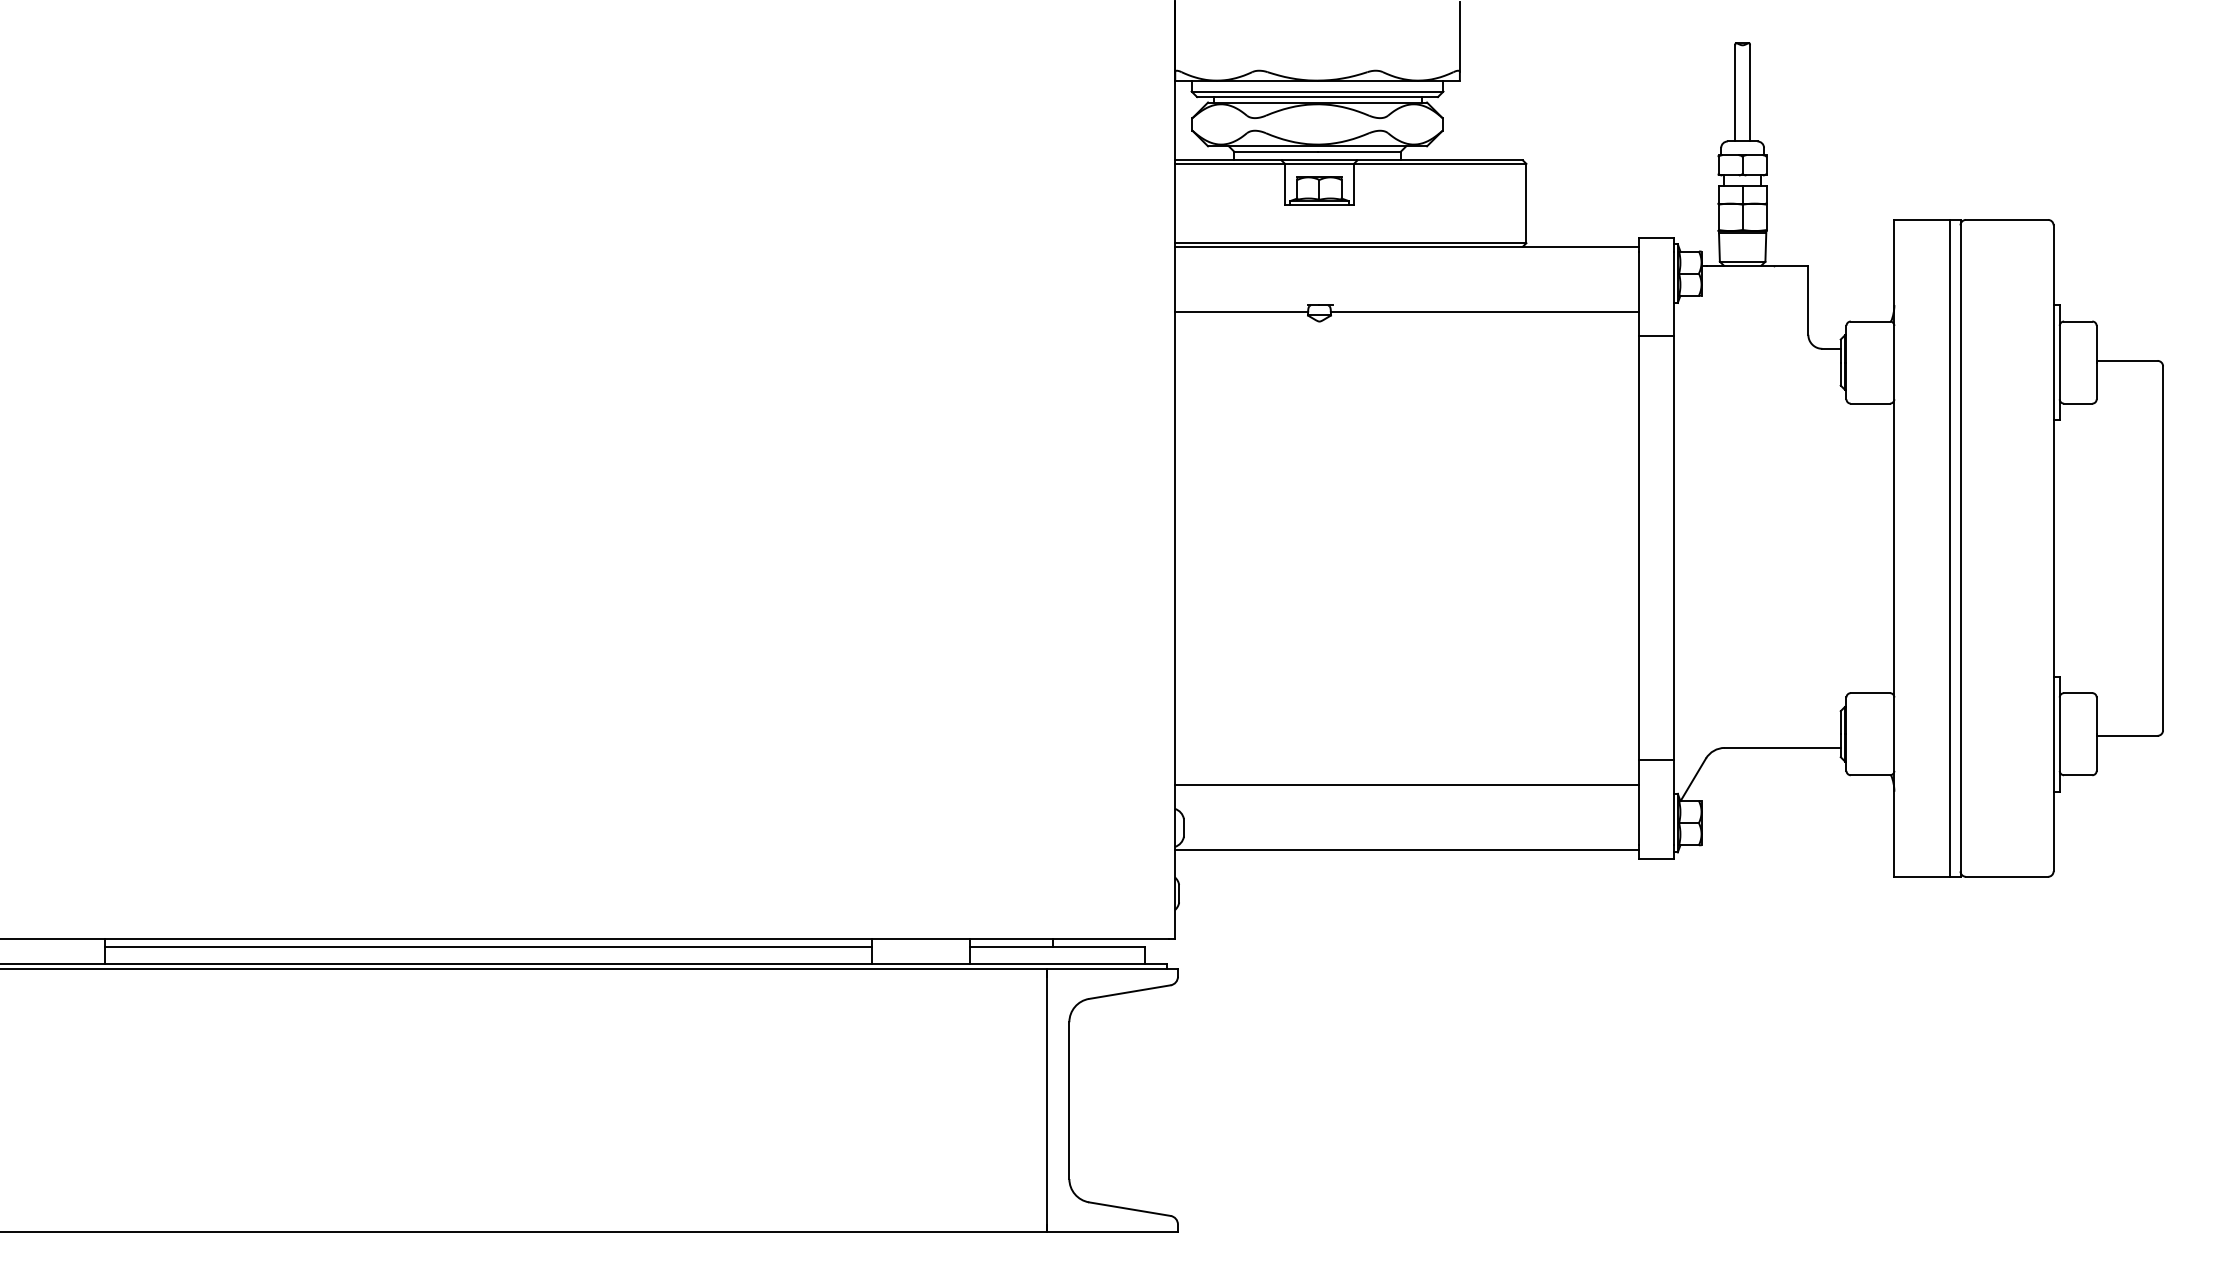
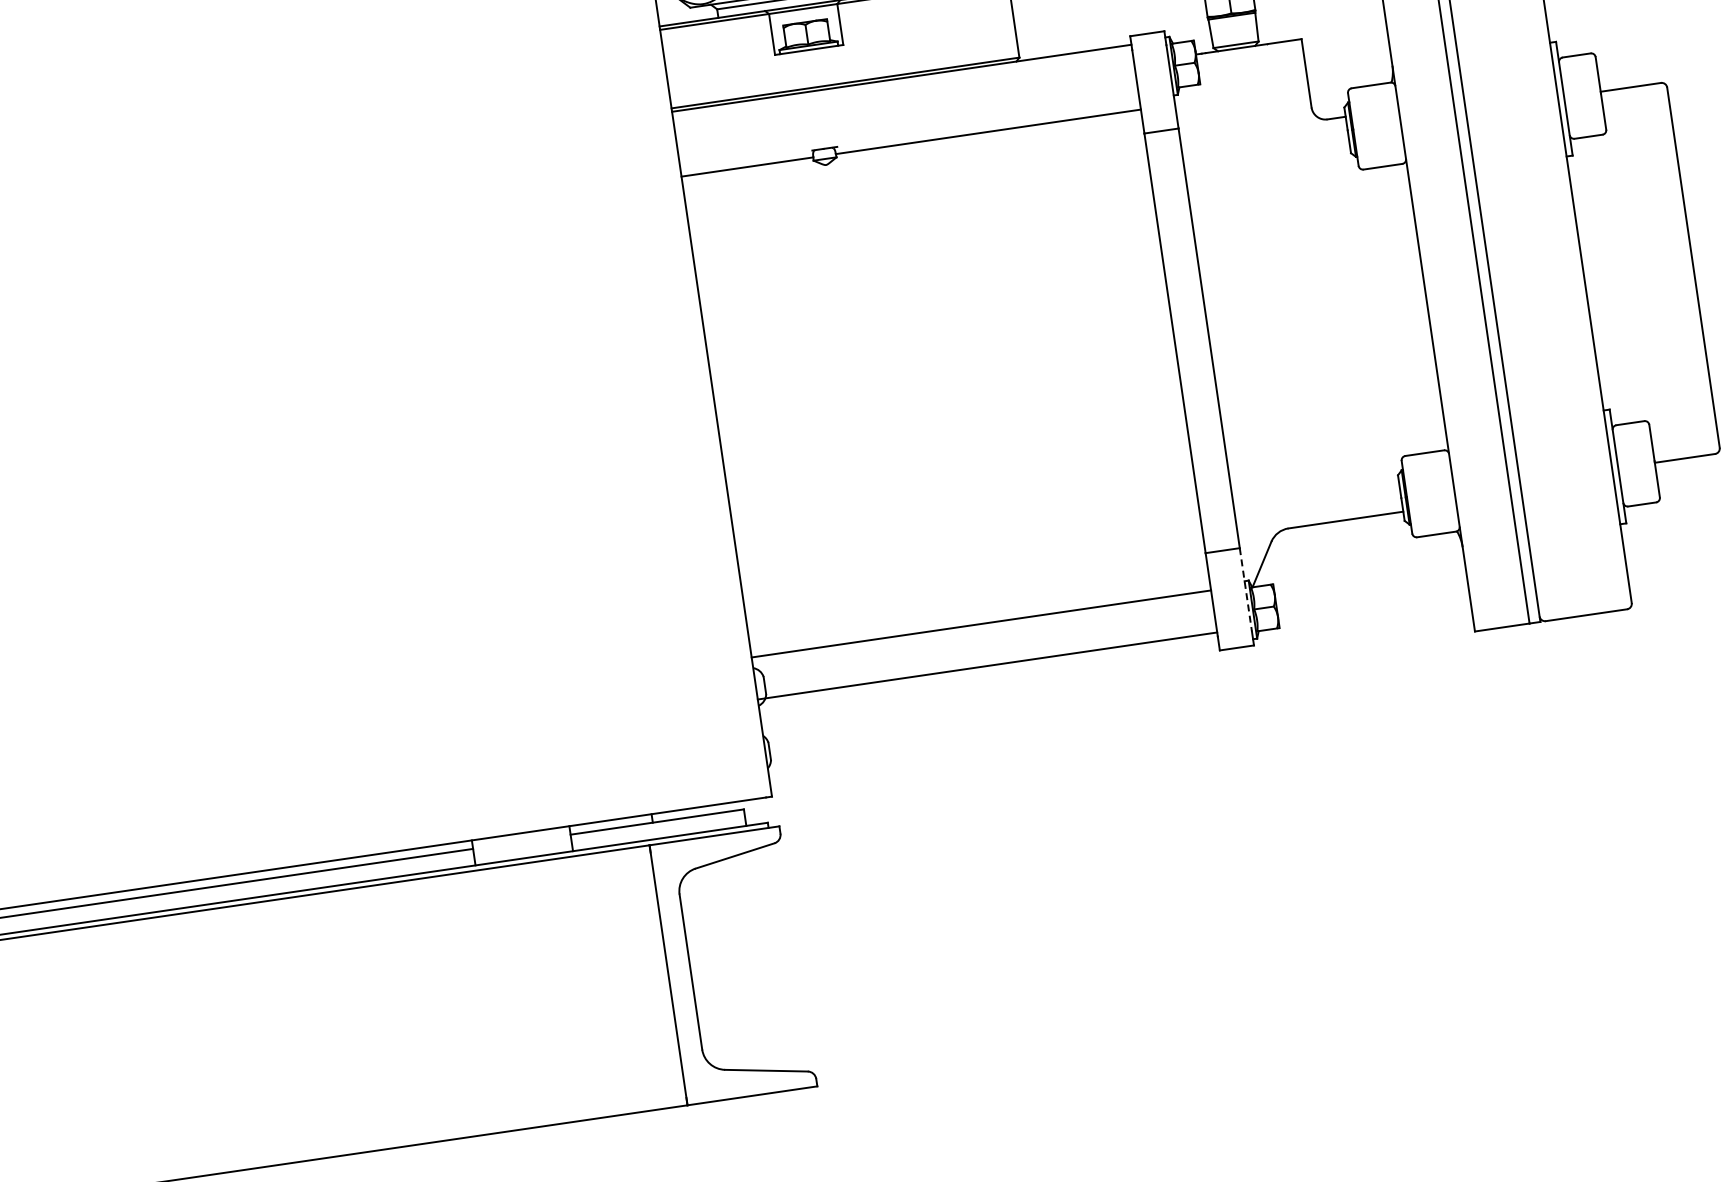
line: (1406, 784) -> (986, 665), moved
line: (1673, 803) -> (1245, 590), solid -> dashed
line: (1406, 850) -> (980, 624), moved

